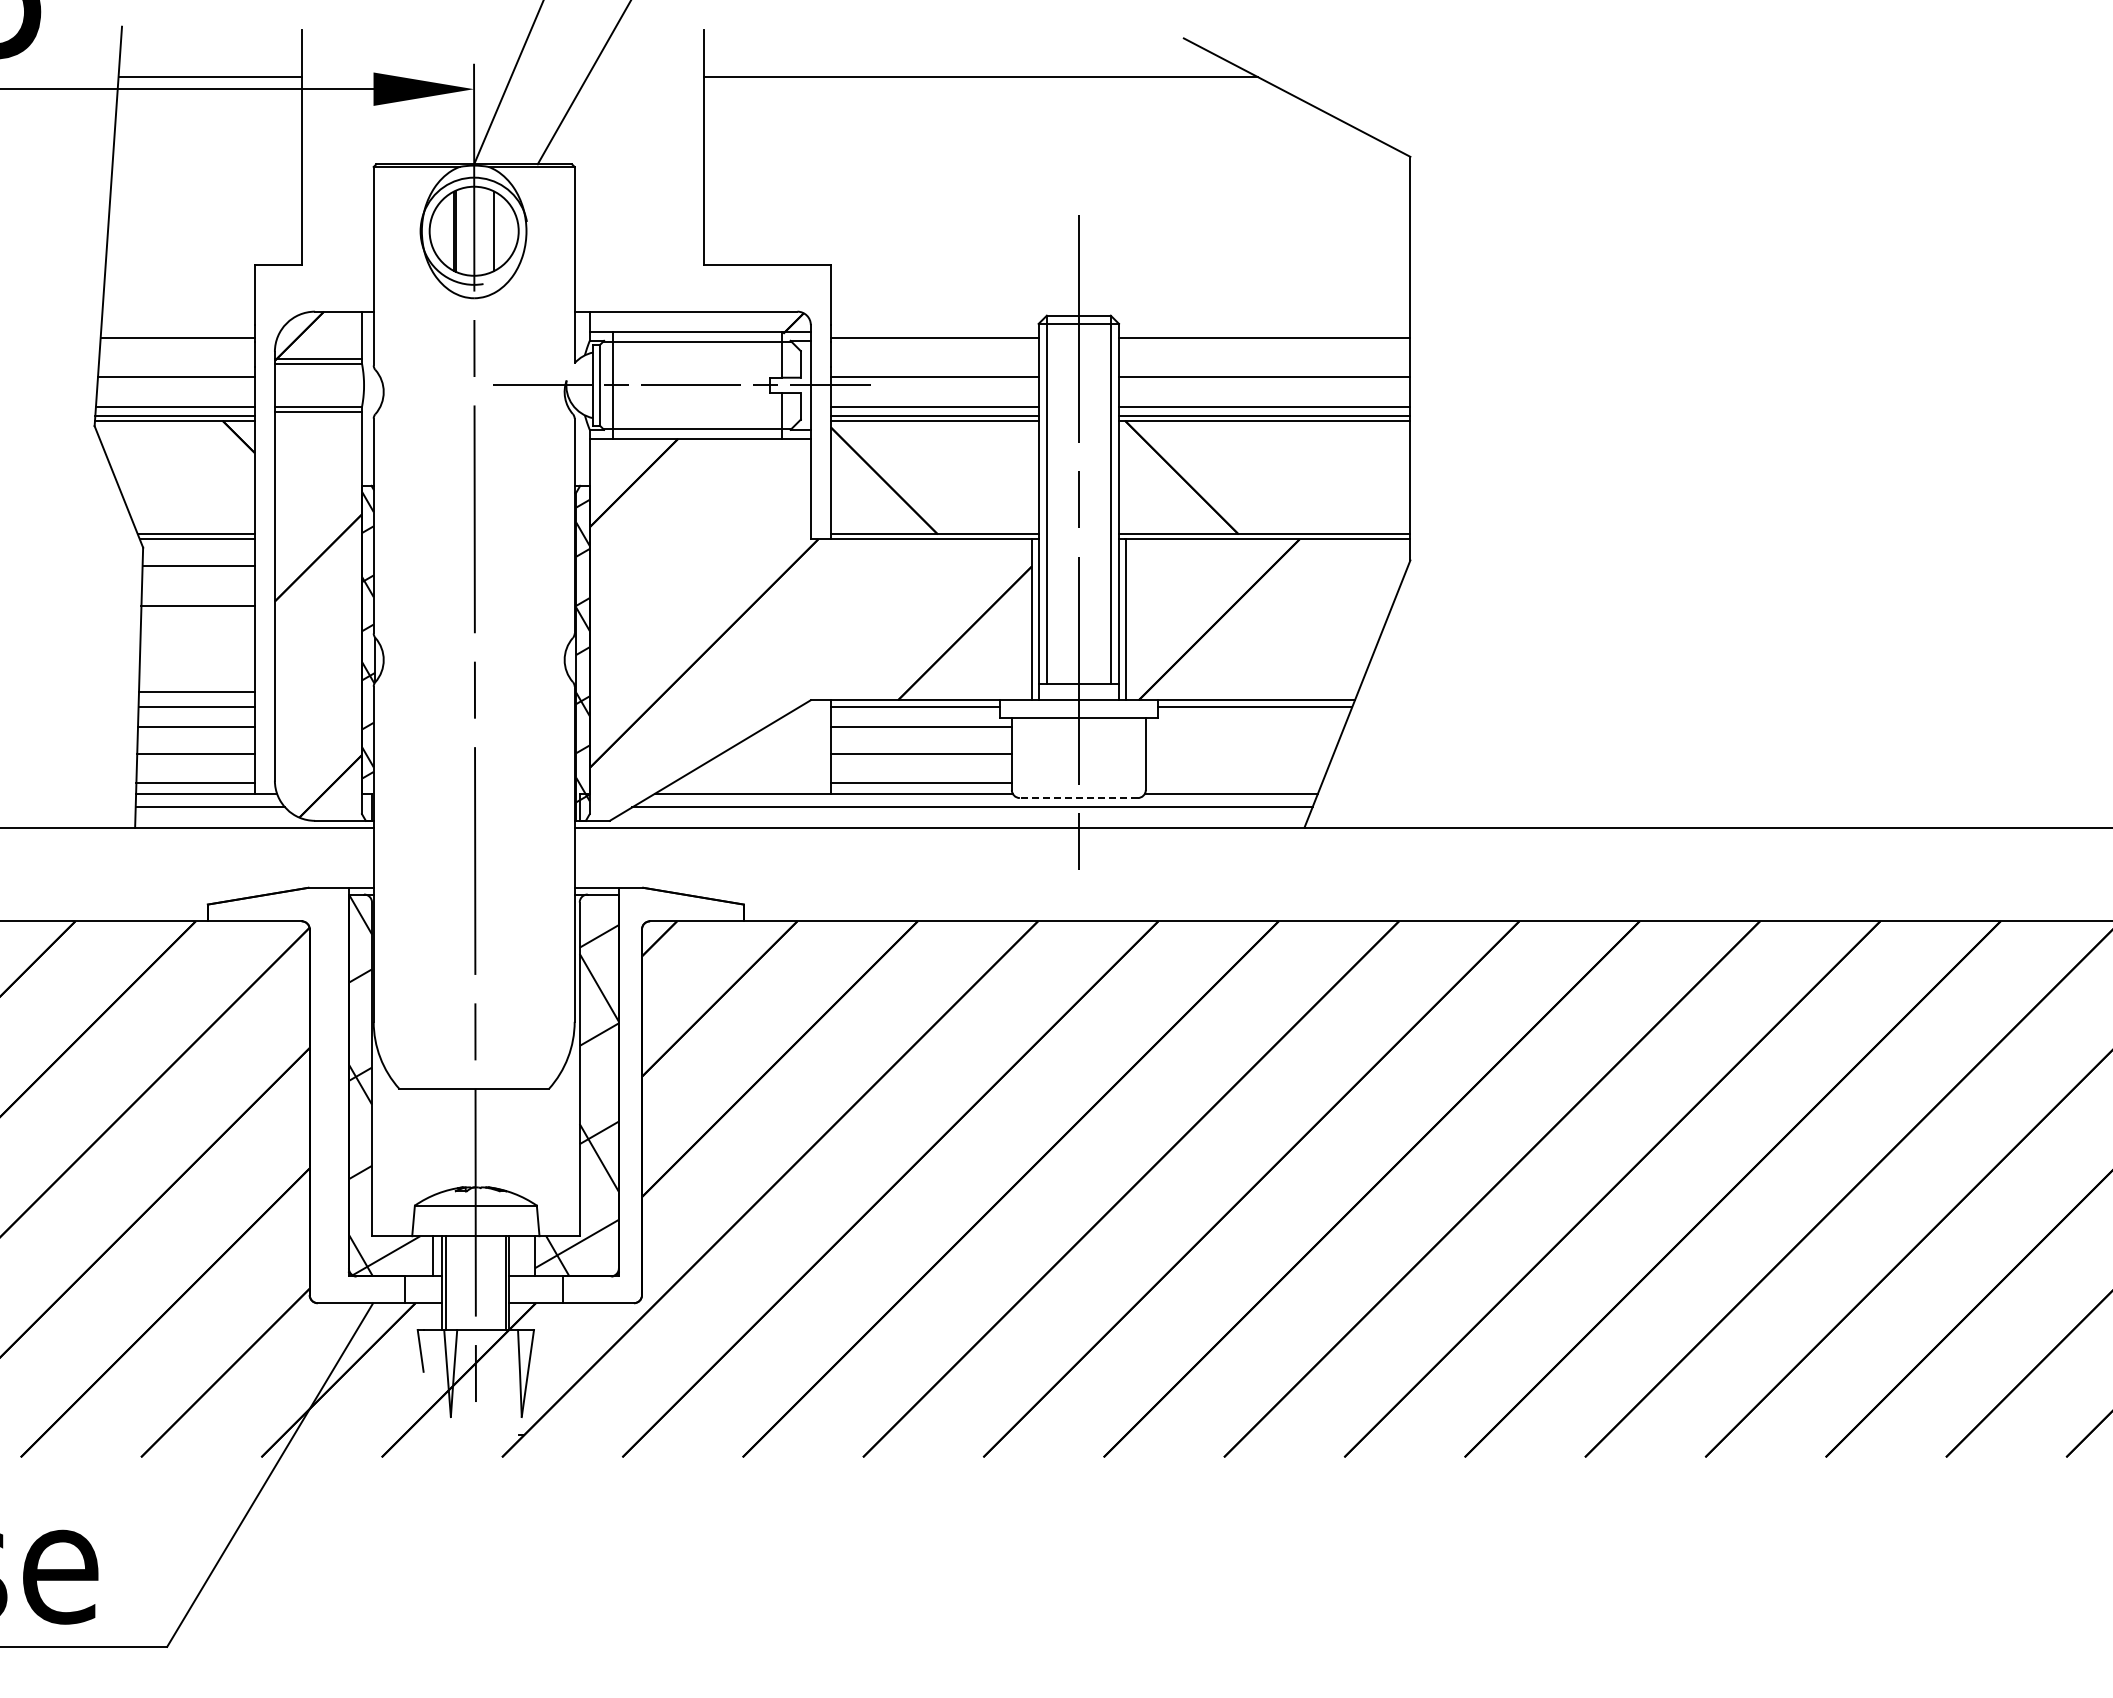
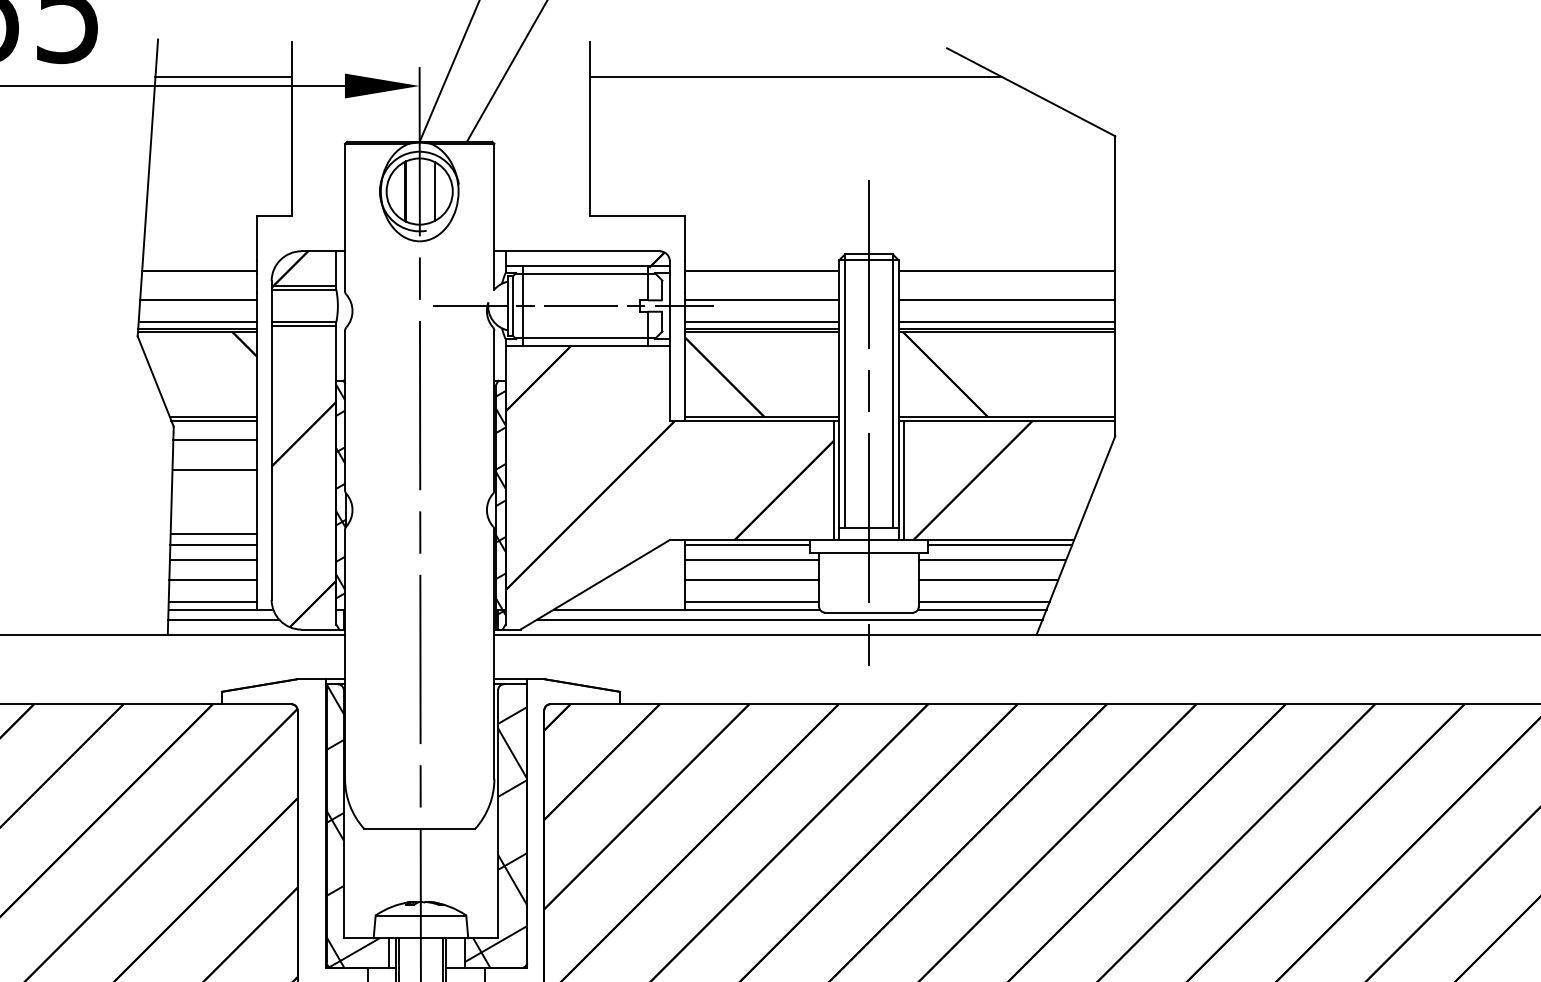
line: (1244, 727) -> (992, 560), added
line: (1239, 753) -> (988, 579), added
line: (1233, 783) -> (983, 601), added
line: (1078, 798) -> (868, 613), dashed -> solid

